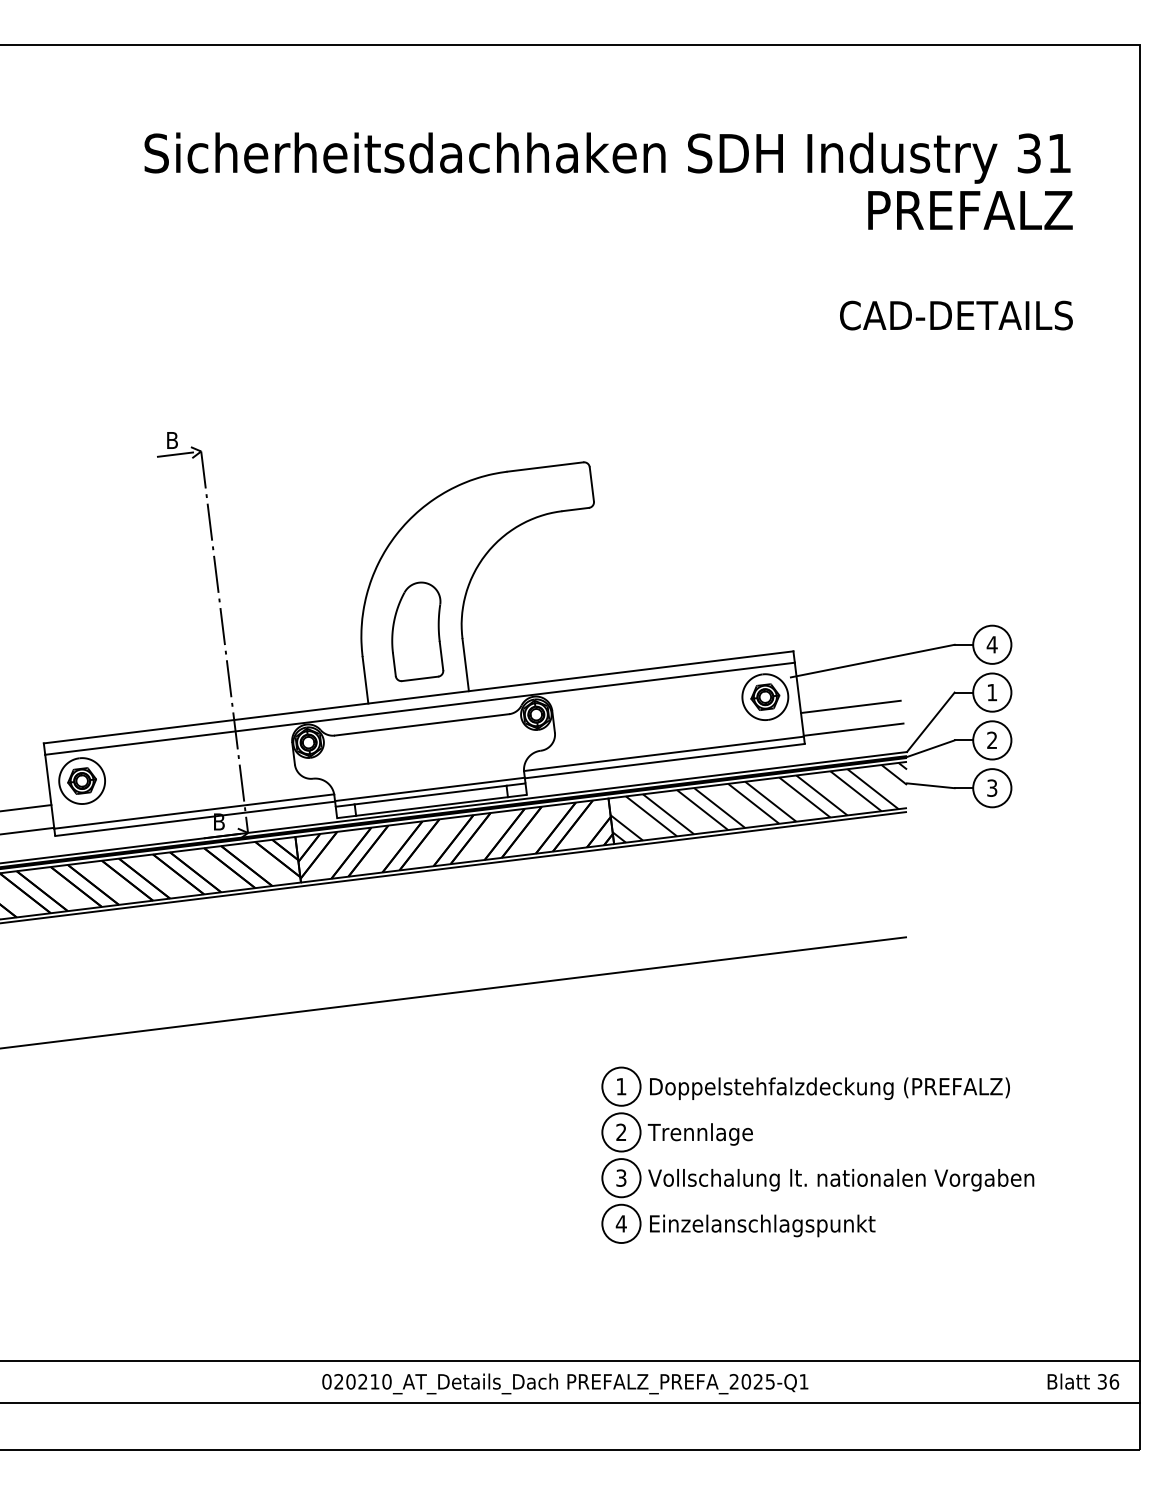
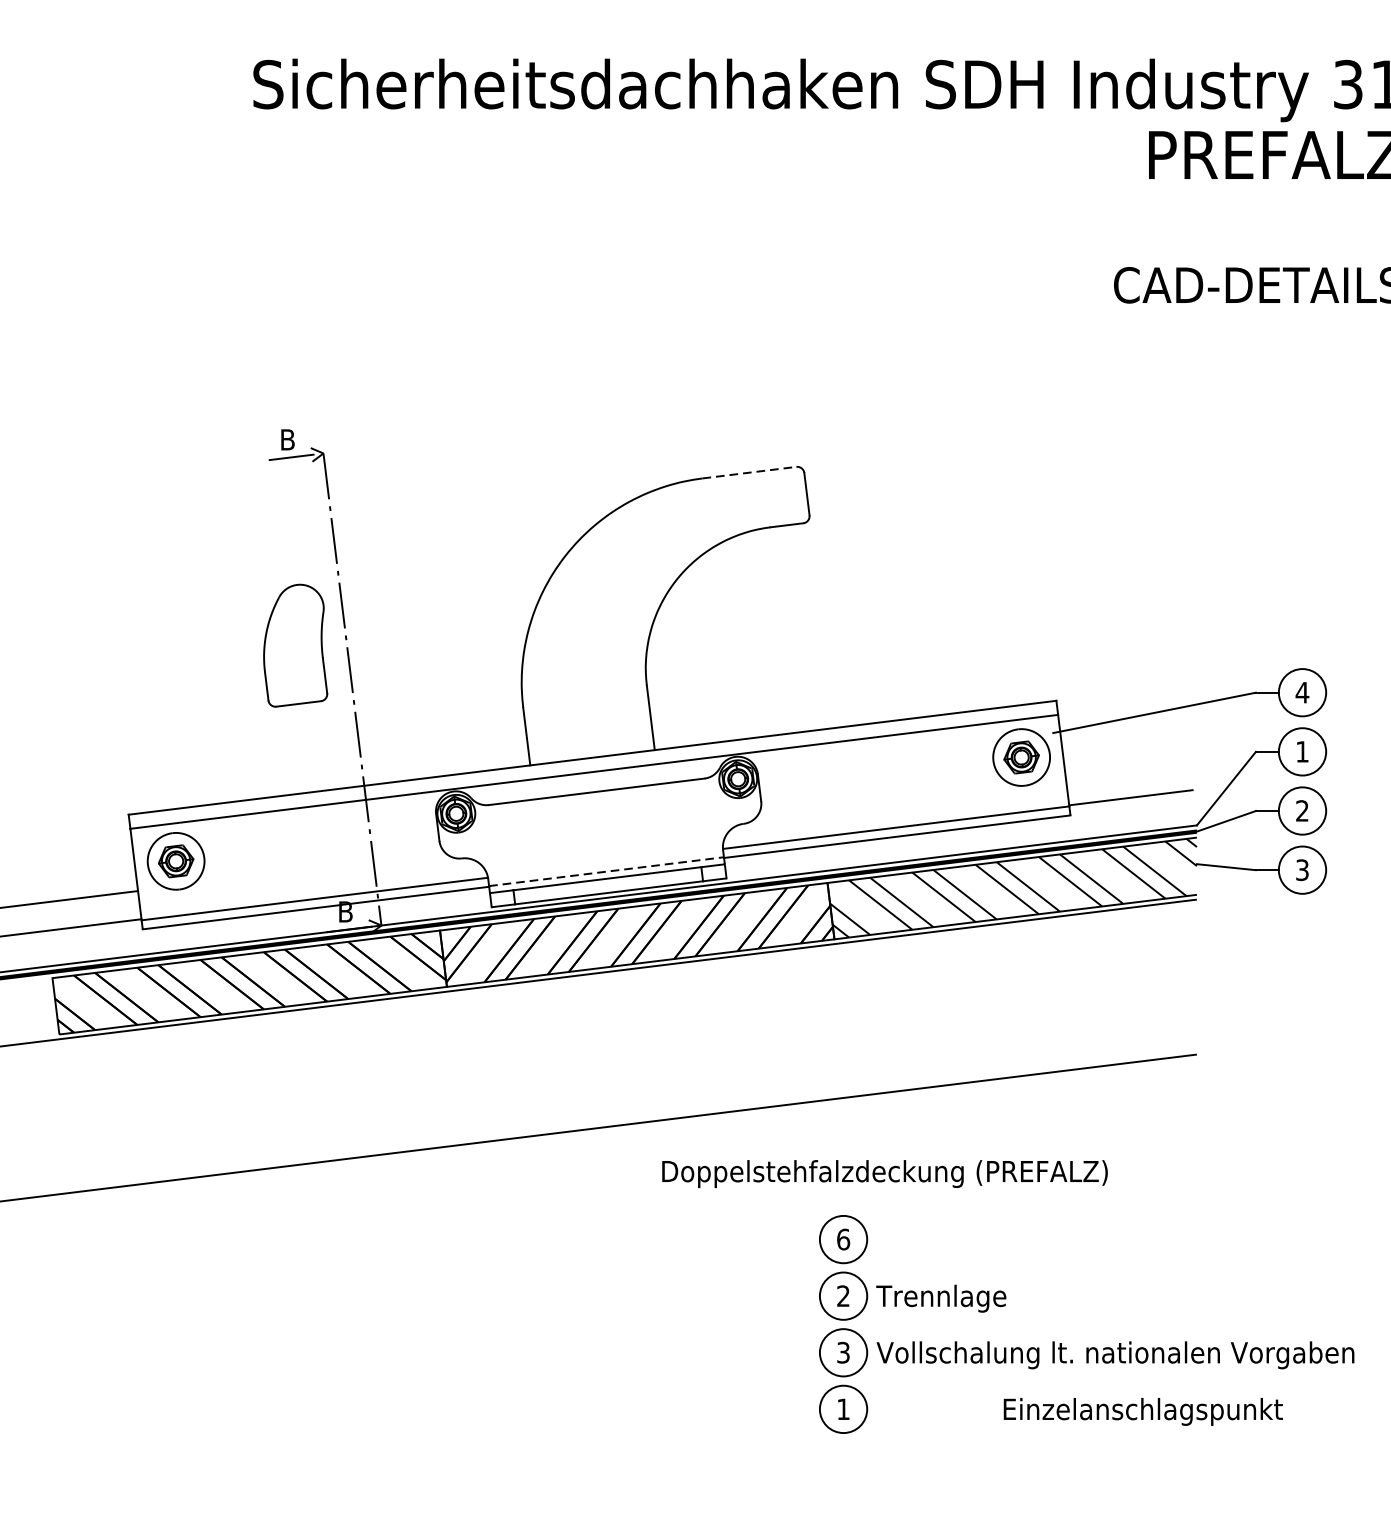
line: (545, 466) -> (749, 472), solid -> dashed
part: (417, 631) -> (295, 645), moved
line: (850, 706) -> (1127, 769), removed
line: (429, 789) -> (605, 871), solid -> dashed
text: (621, 1086) -> (843, 1239), 1 -> 6
text: (829, 1088) -> (884, 1173), moved
text: (620, 1223) -> (842, 1408), 4 -> 1
text: (762, 1225) -> (1143, 1411), moved

